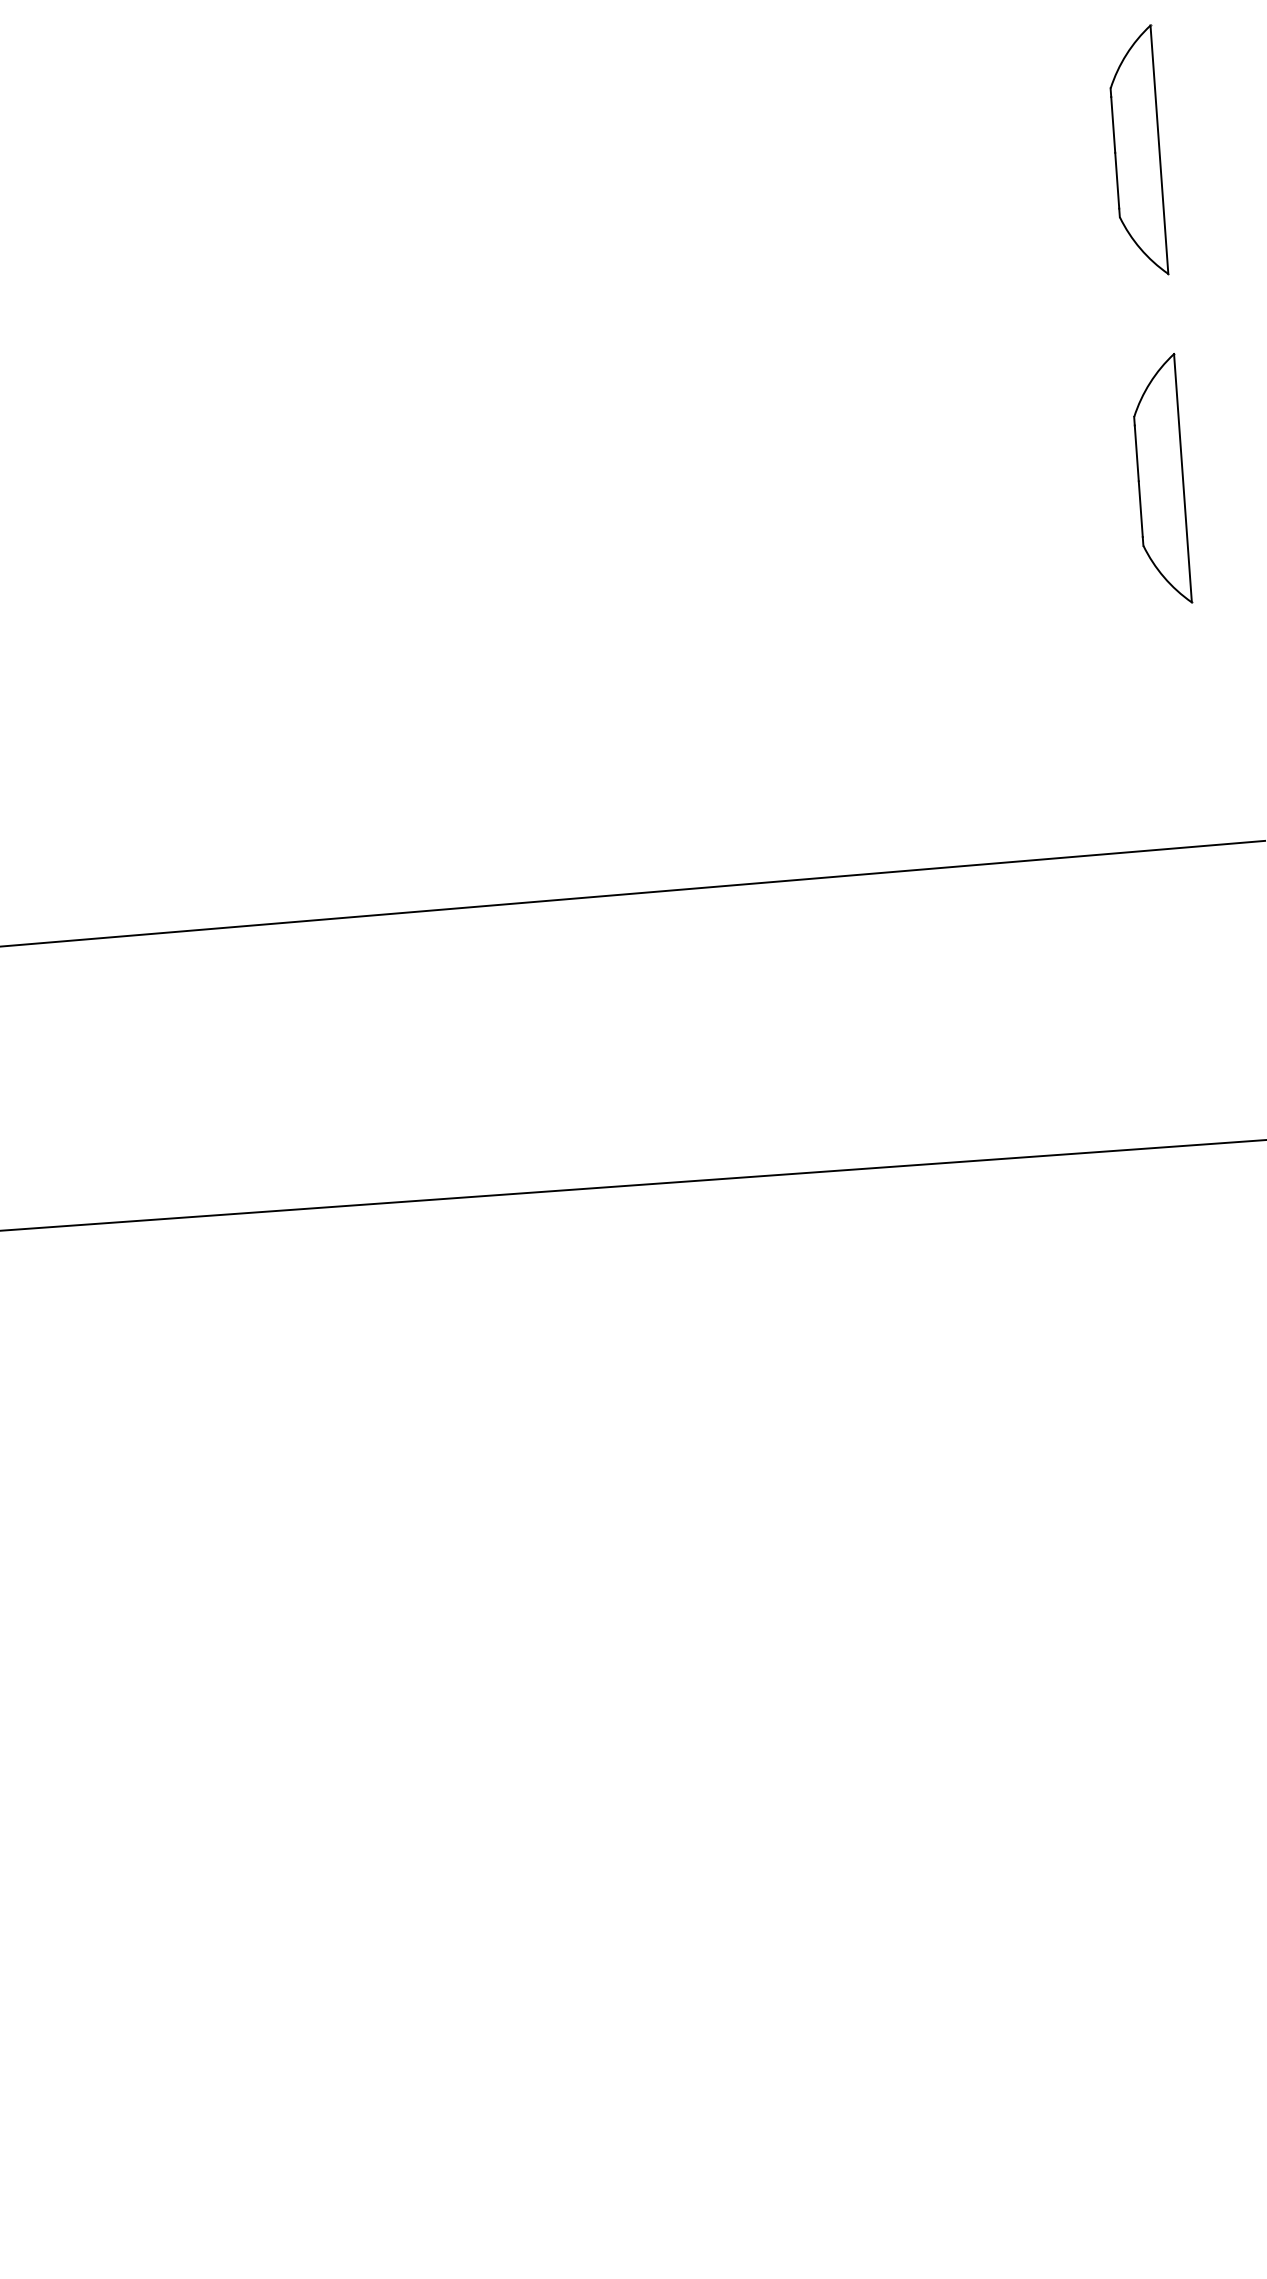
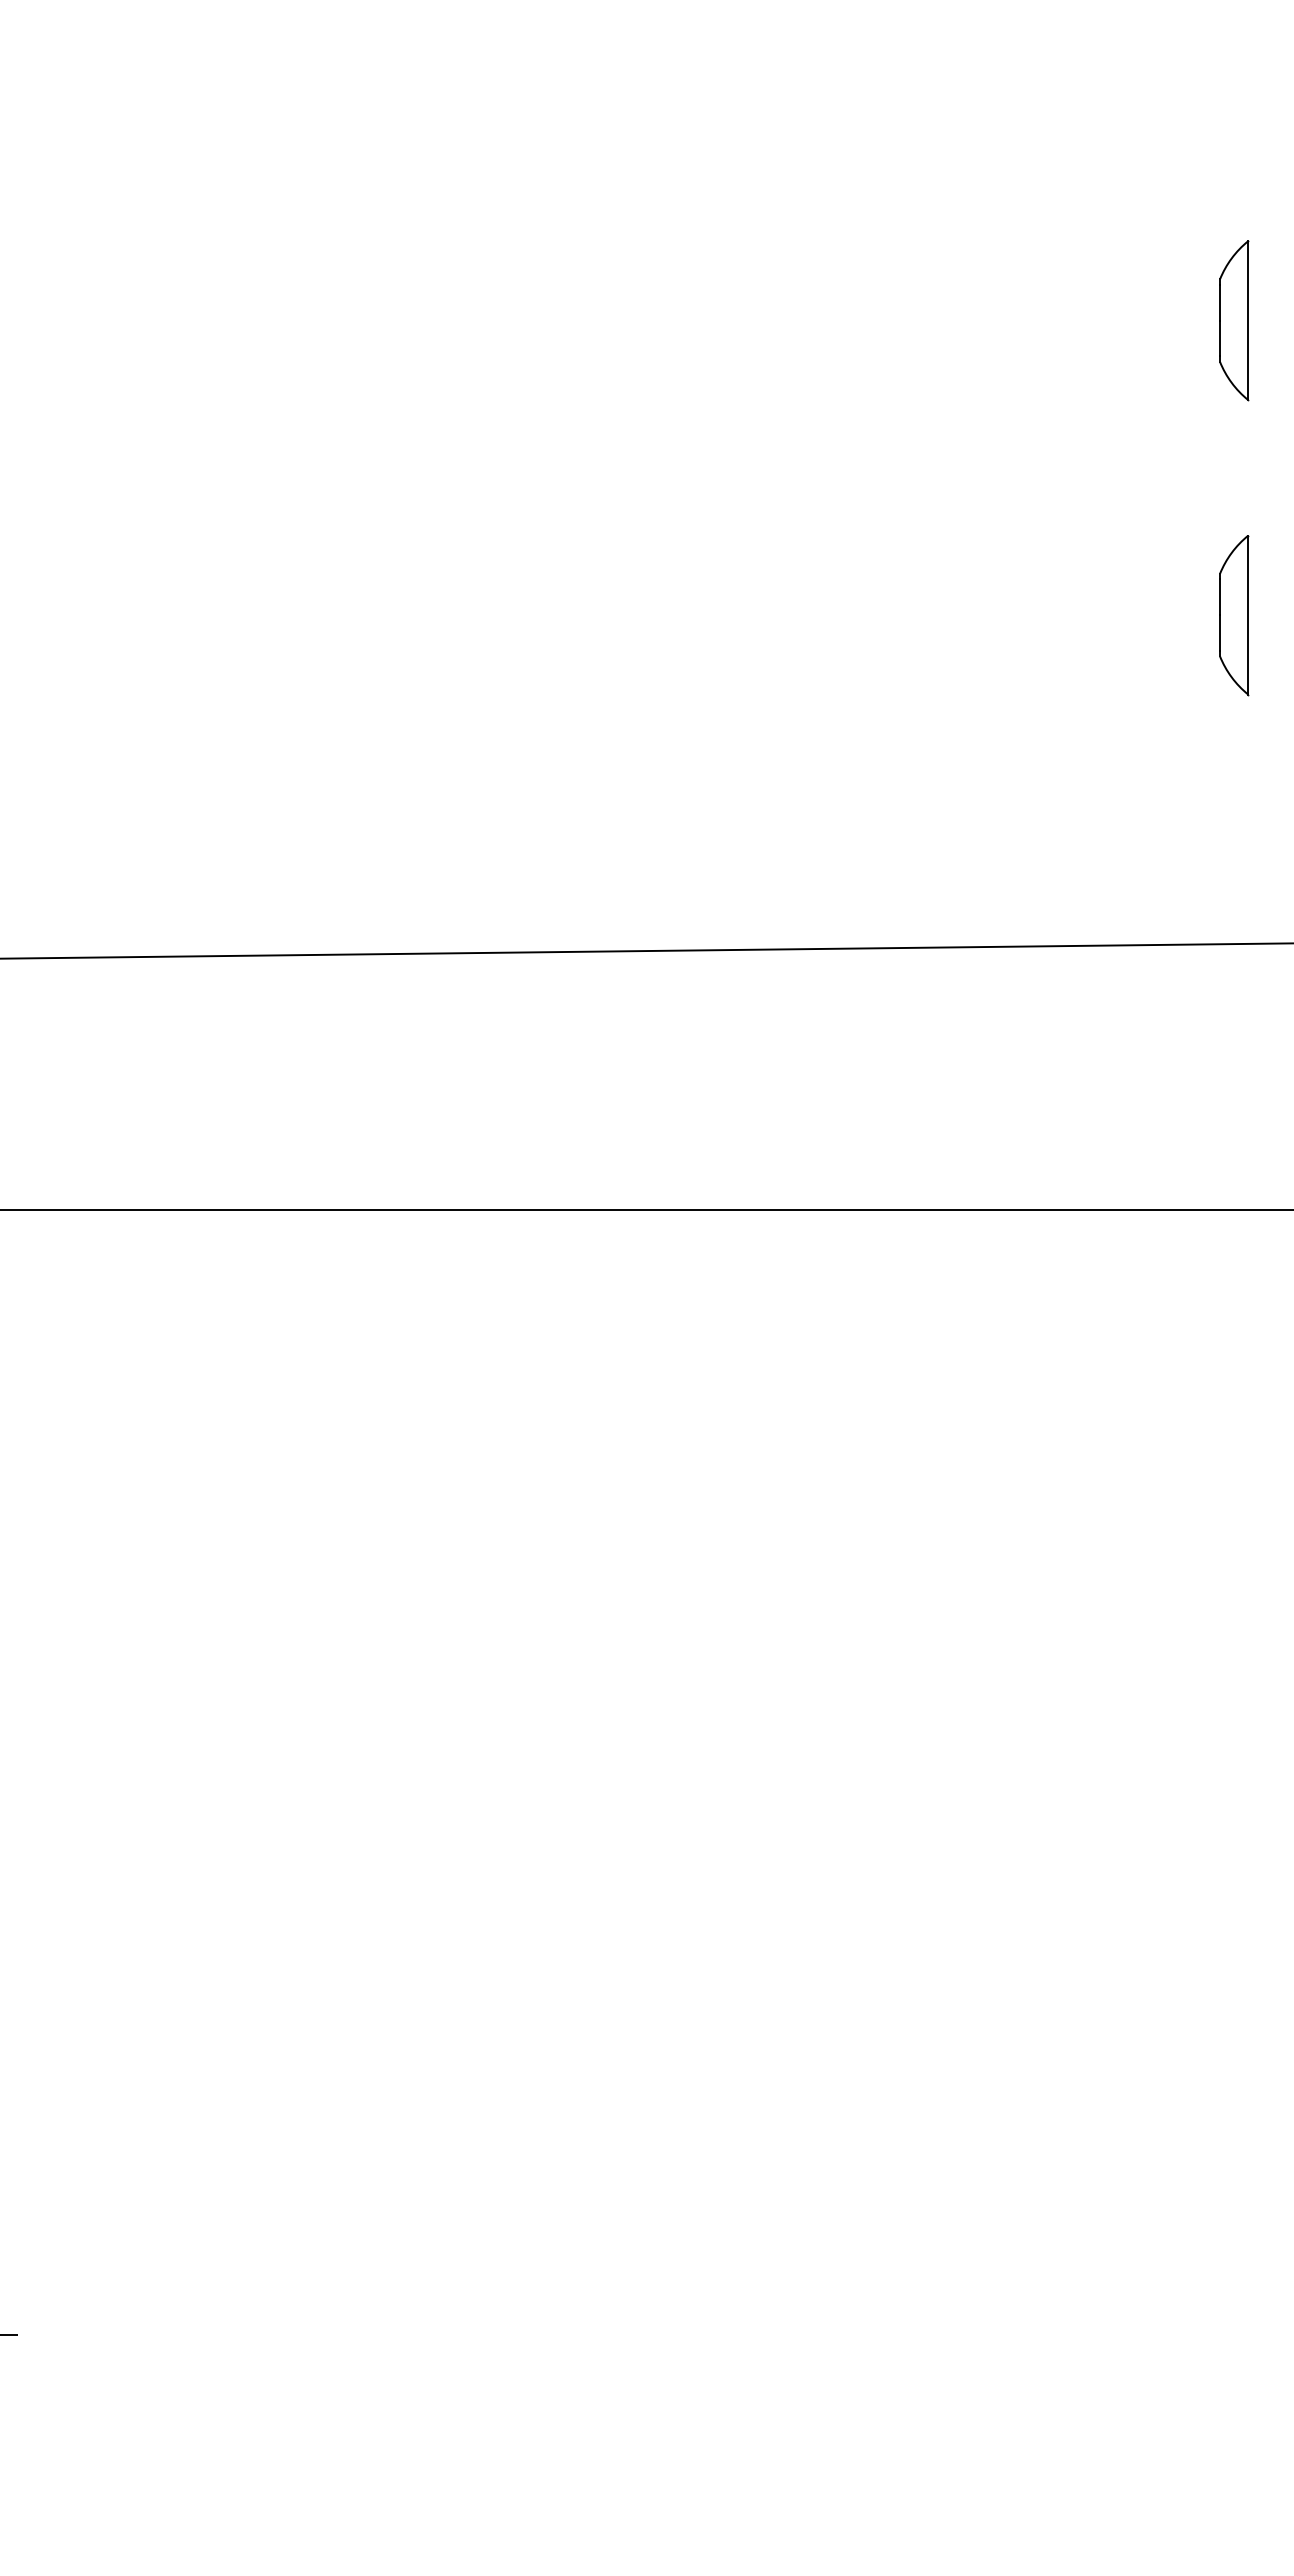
part: (1137, 151) -> (1234, 320), size x0.71
part: (1161, 480) -> (1234, 615), size x0.71

